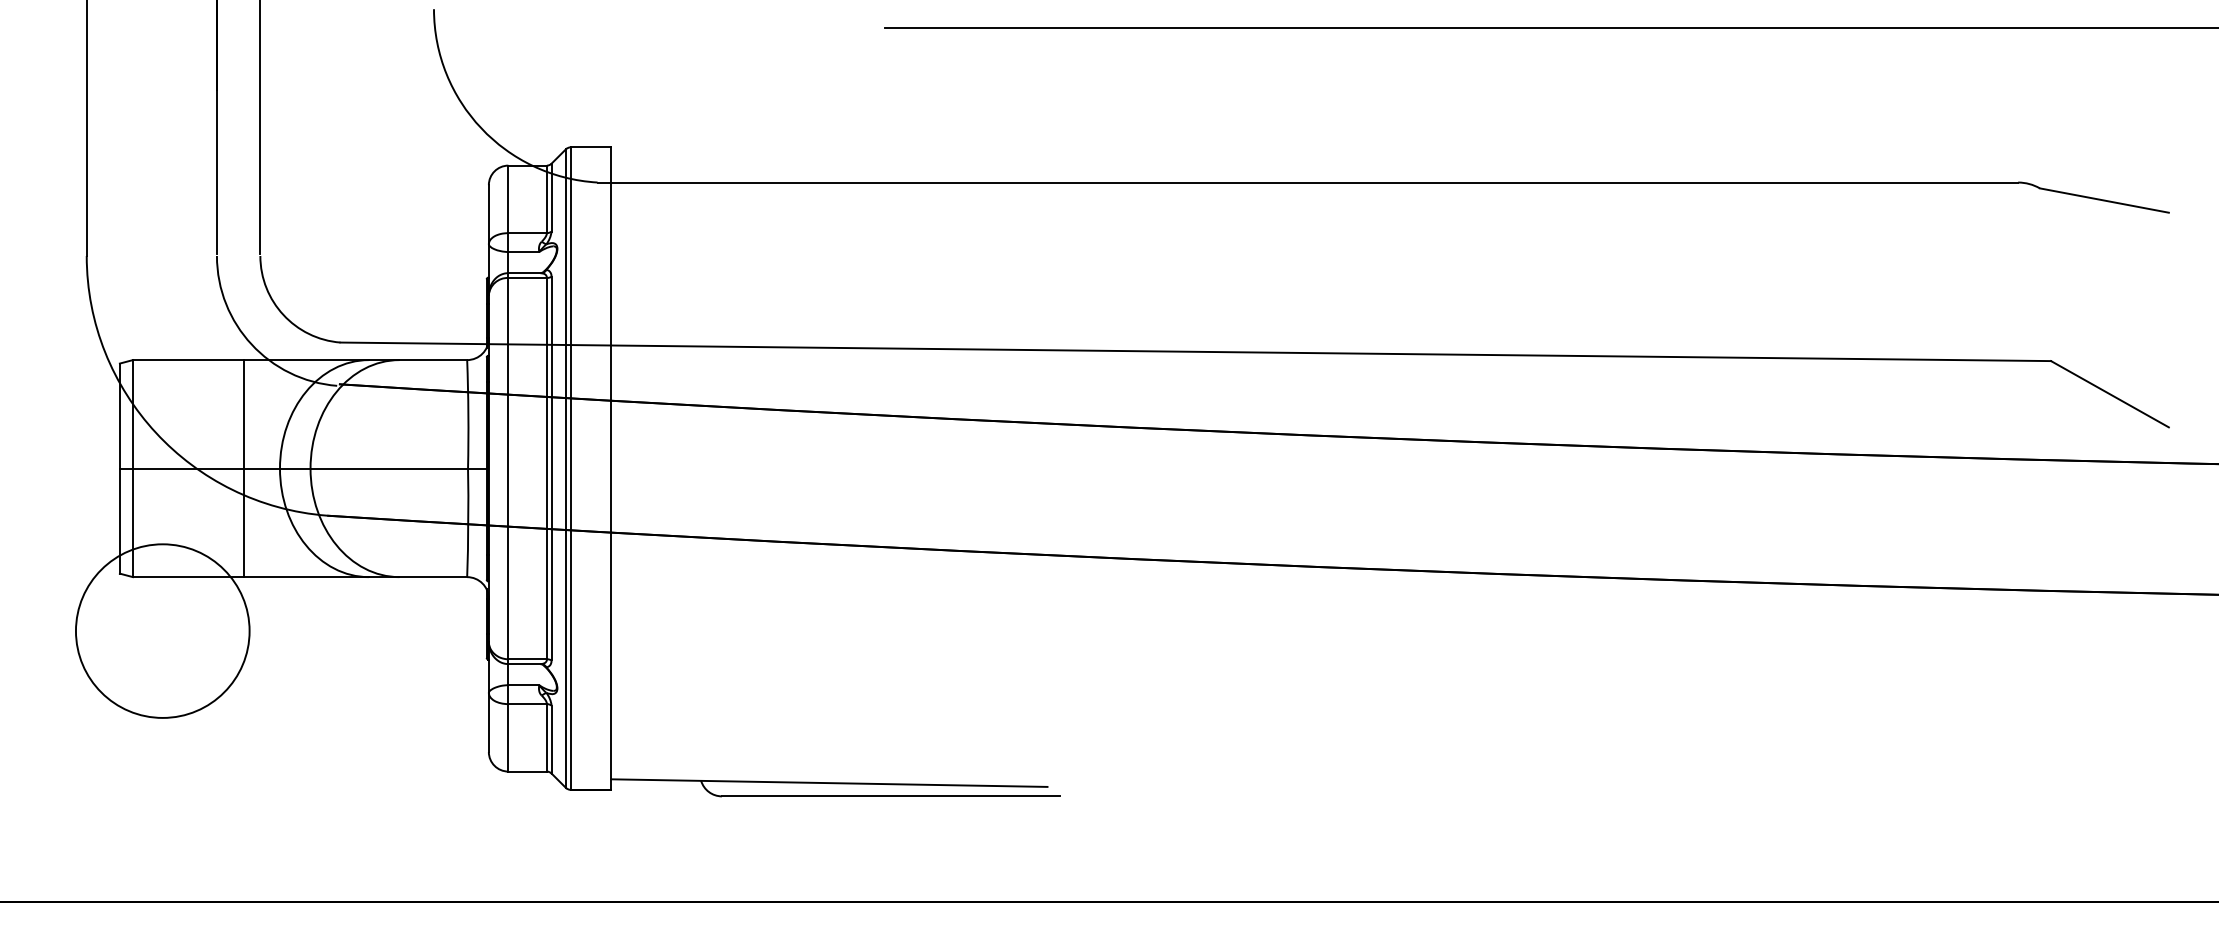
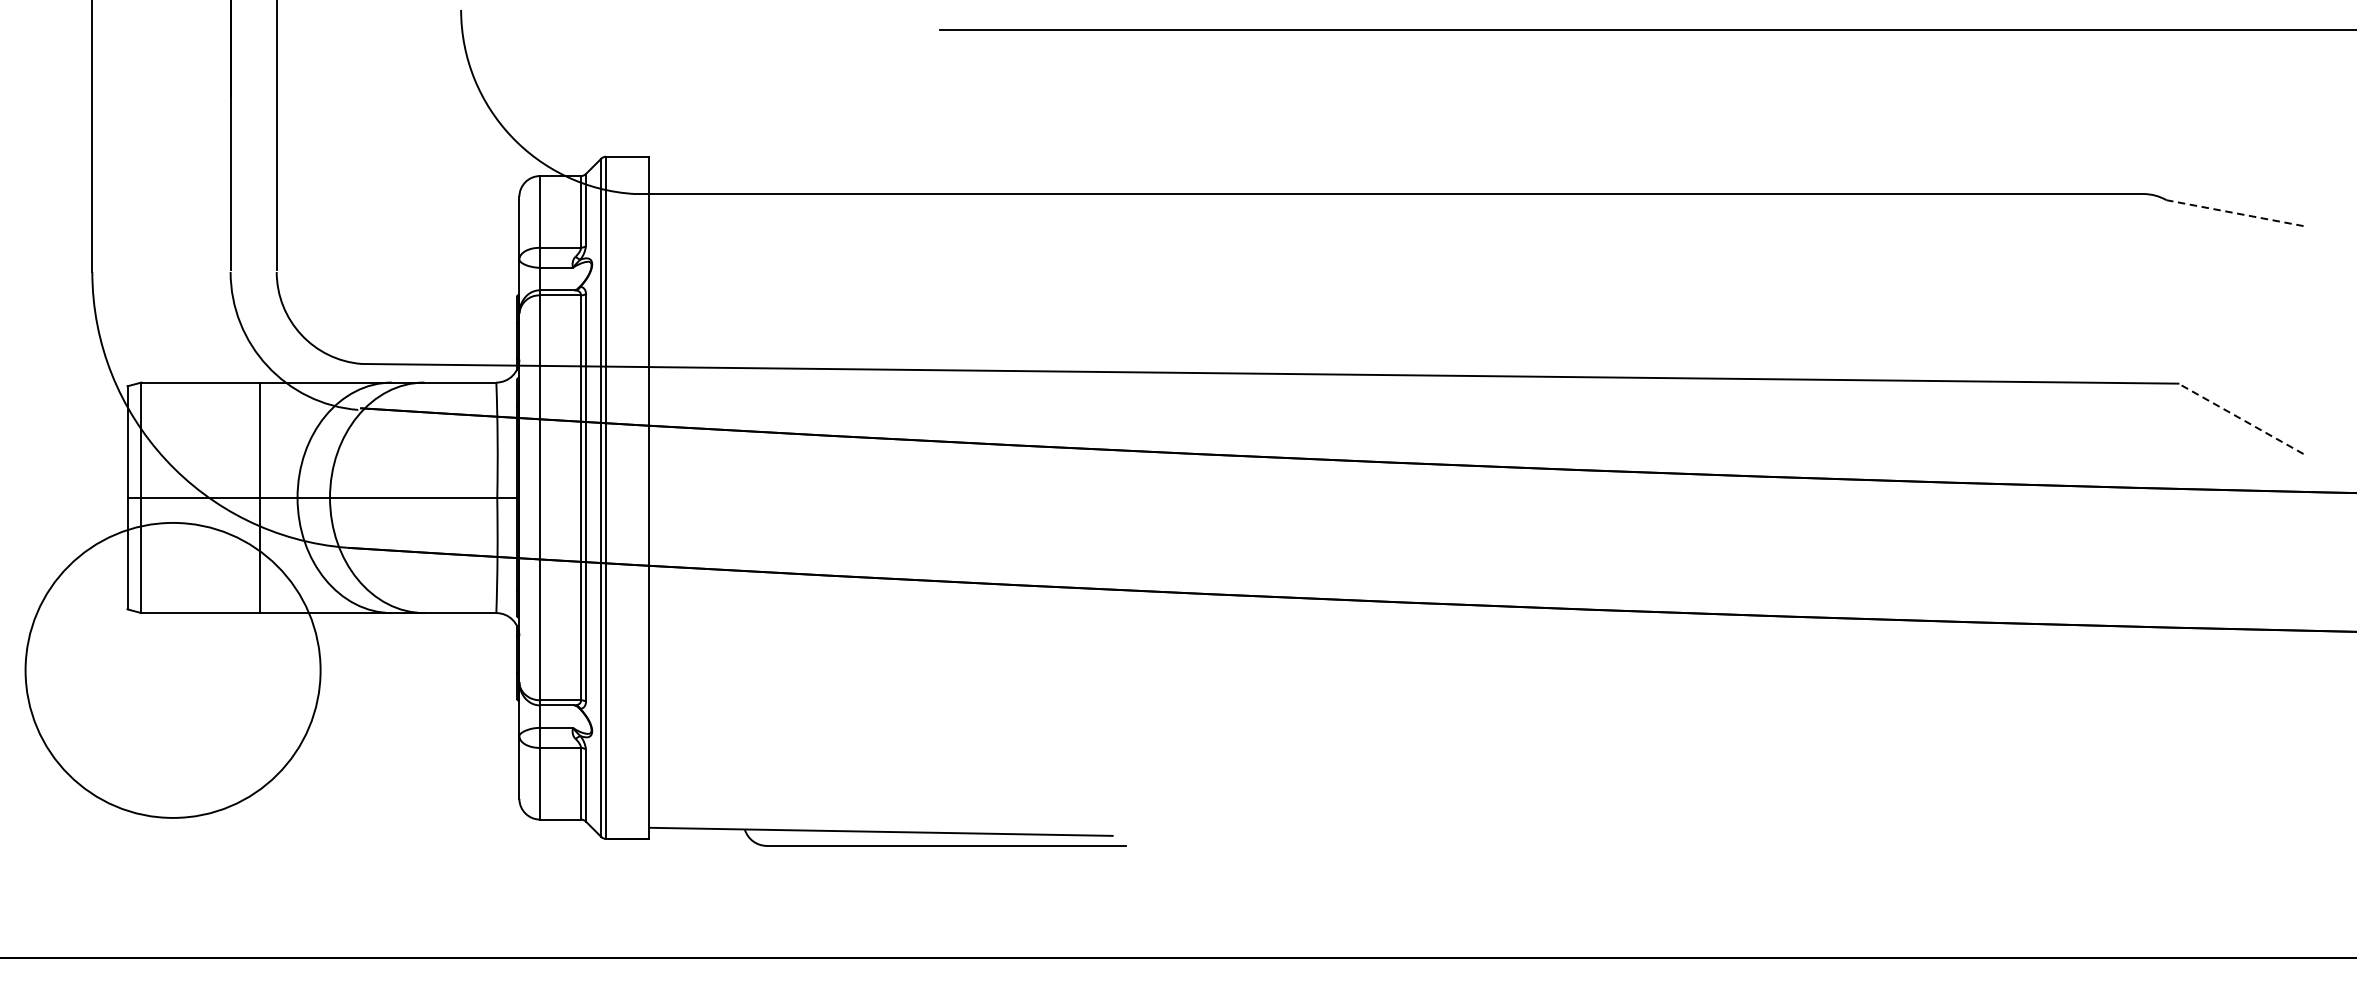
line: (2104, 200) -> (2235, 213), solid -> dashed
line: (2109, 394) -> (2240, 419), solid -> dashed
circle: (162, 630) -> (172, 669), size x1.6

